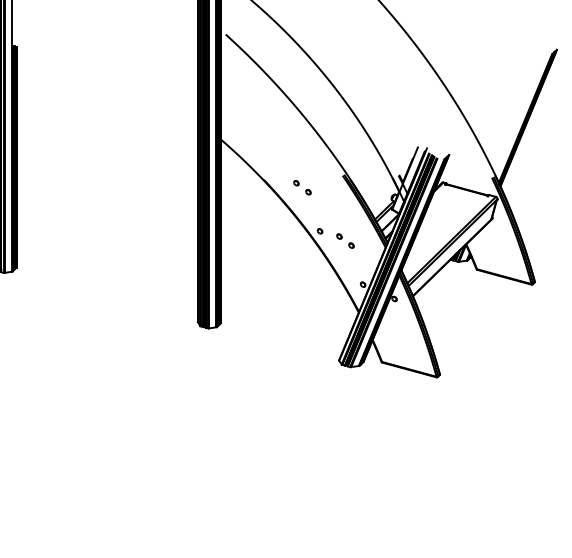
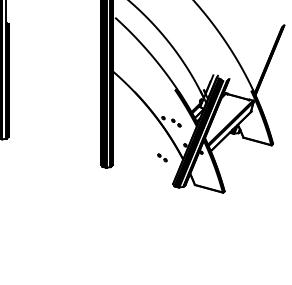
part: (302, 186) -> (162, 157), moved

